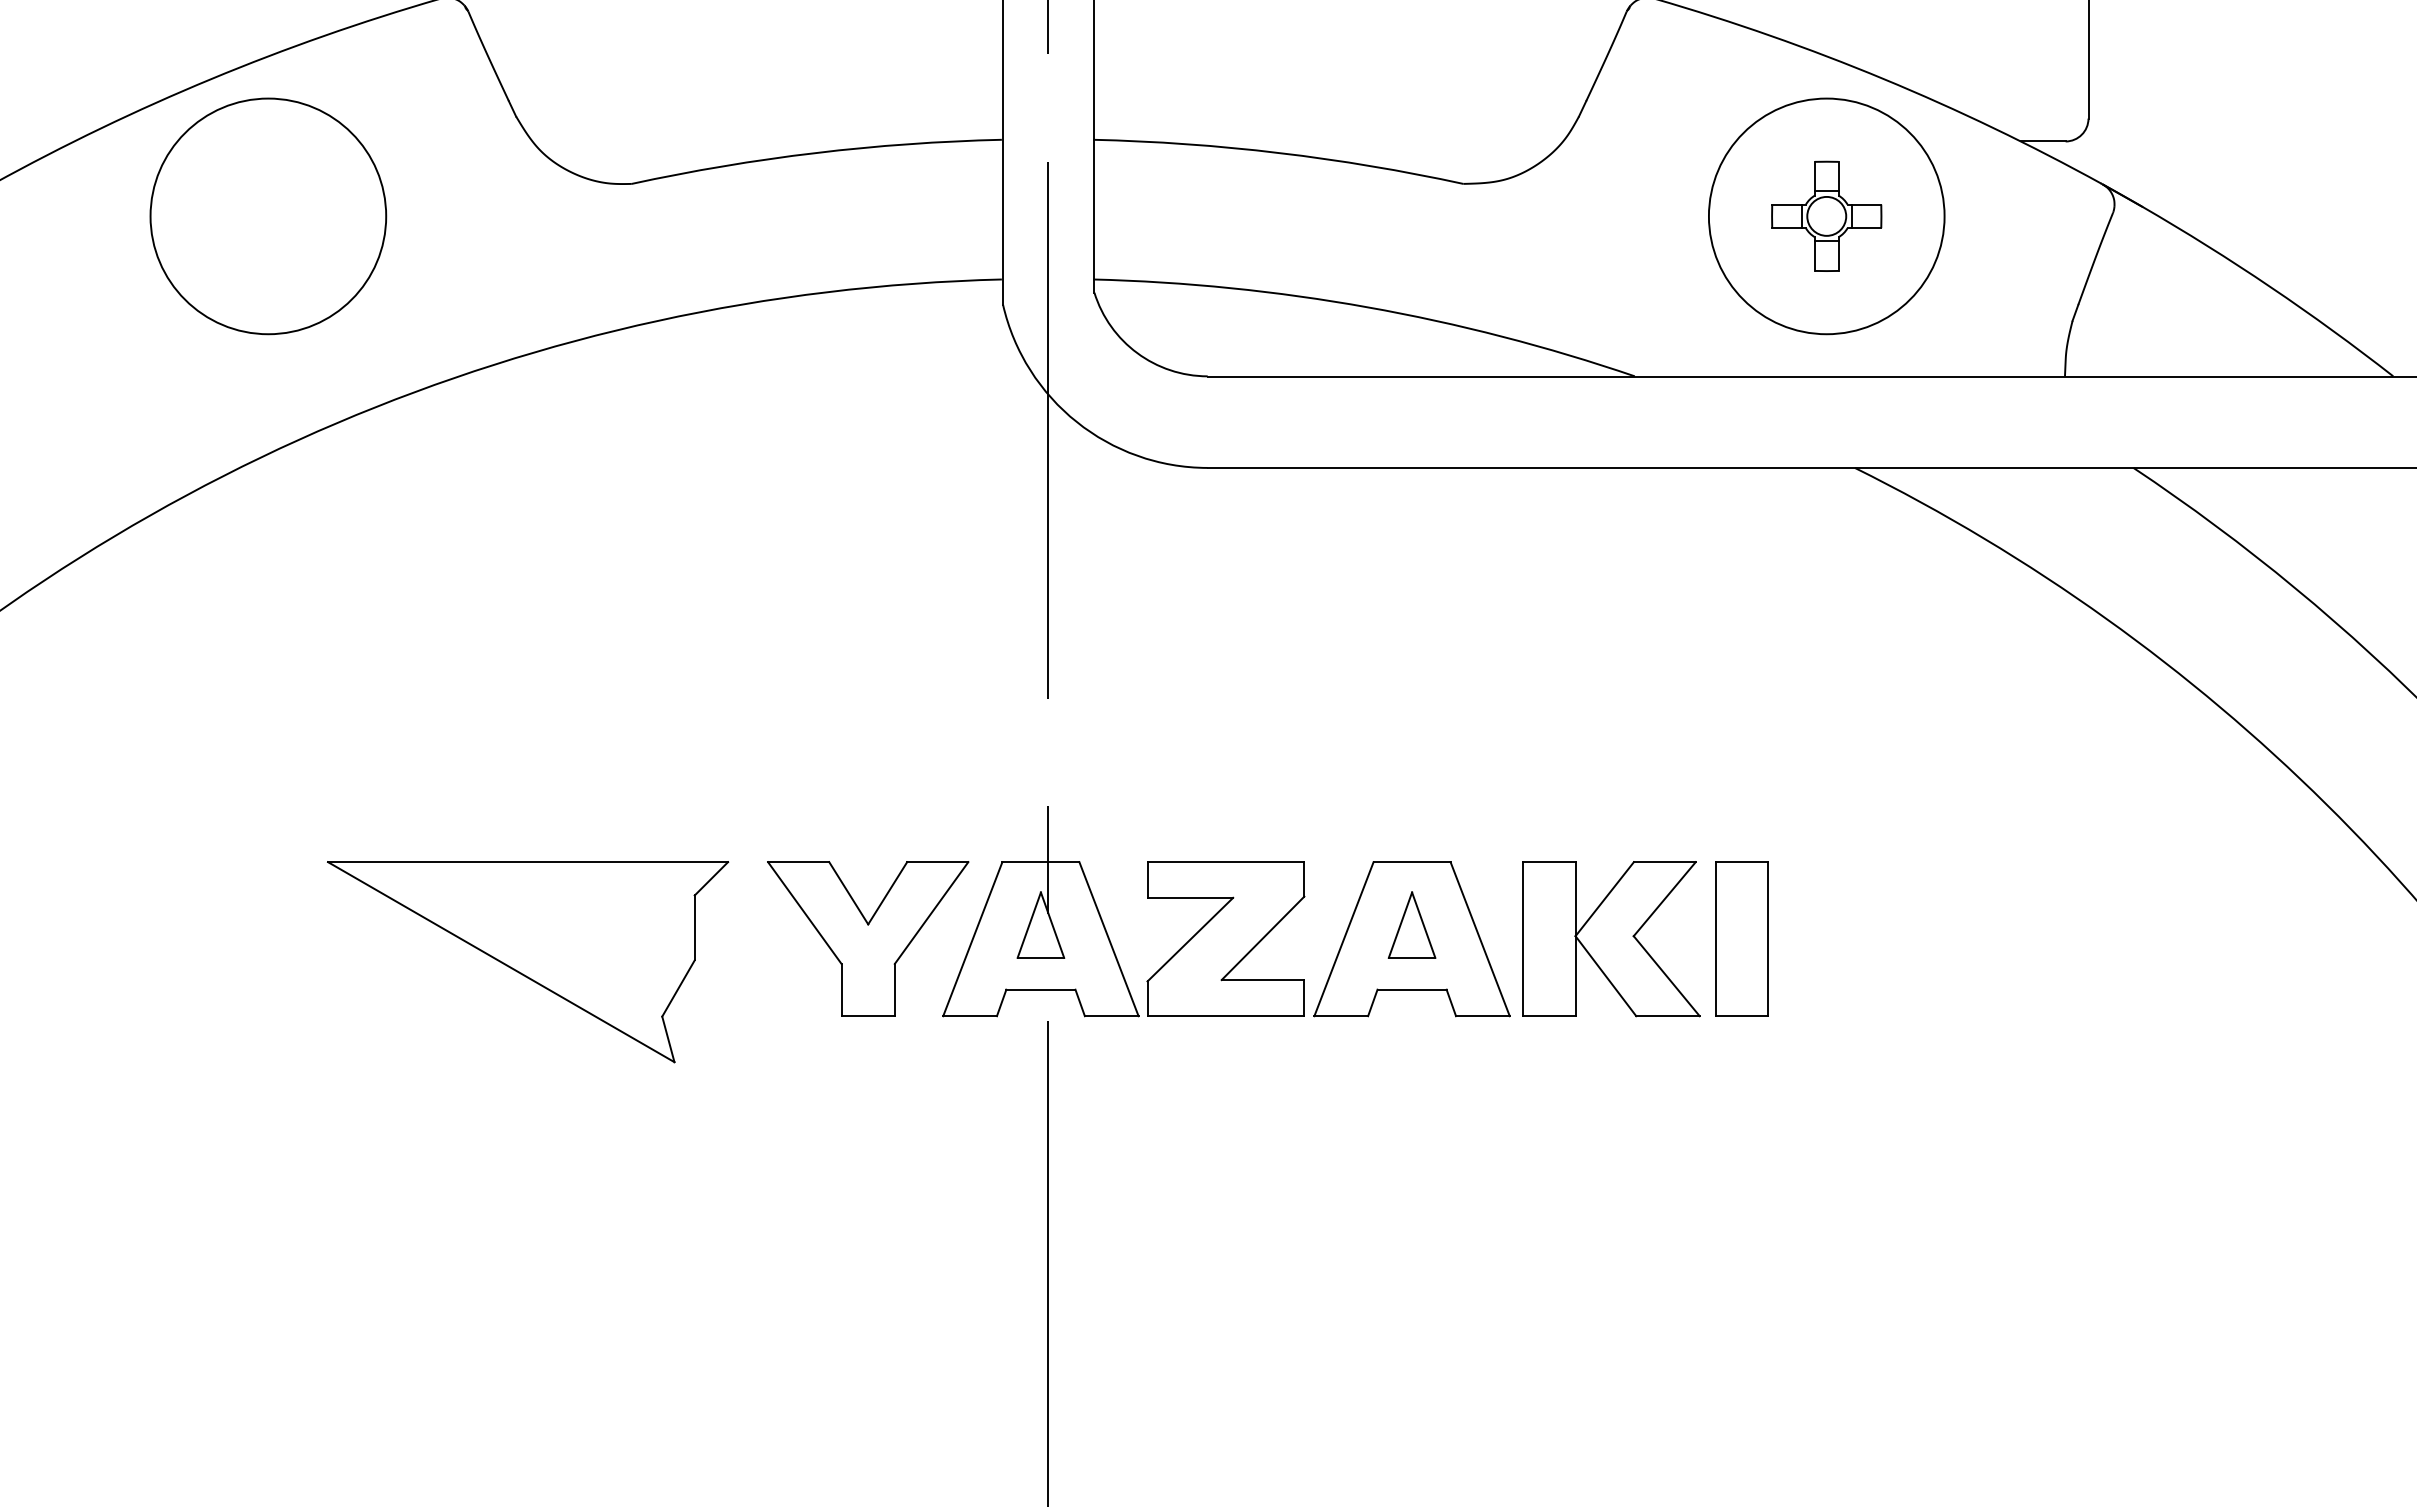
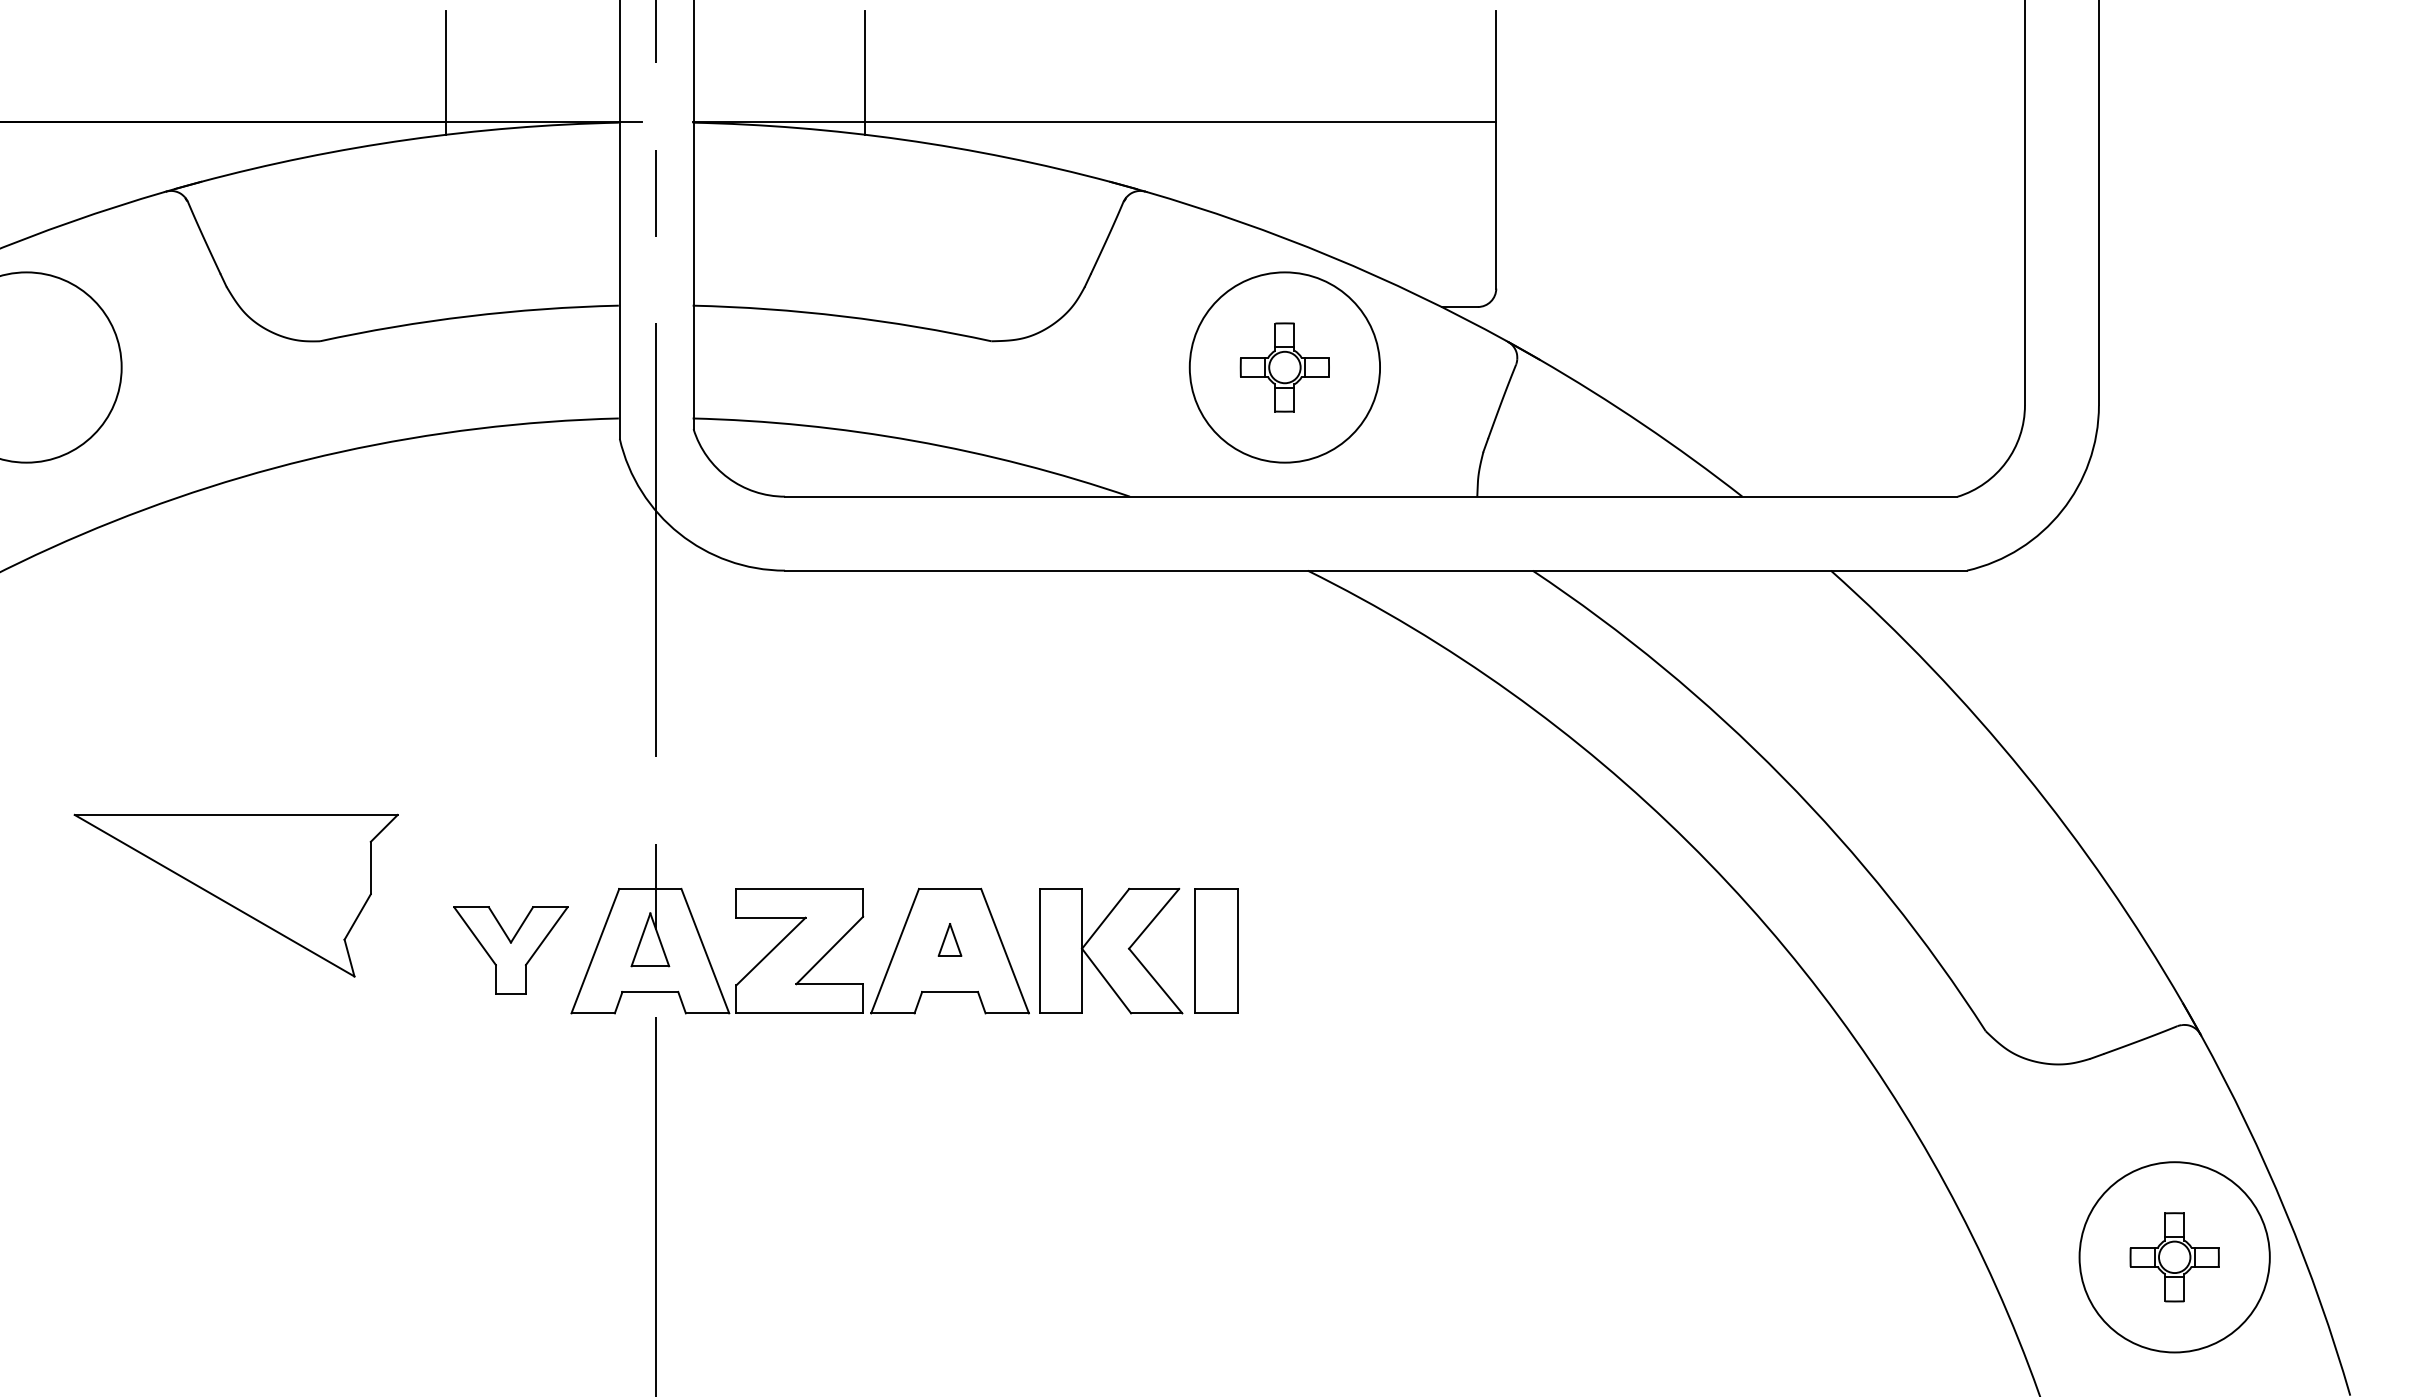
part: (1411, 924) -> (949, 939), size x0.6
part: (867, 938) -> (510, 950), size x0.7
part: (527, 961) -> (235, 895), moved

